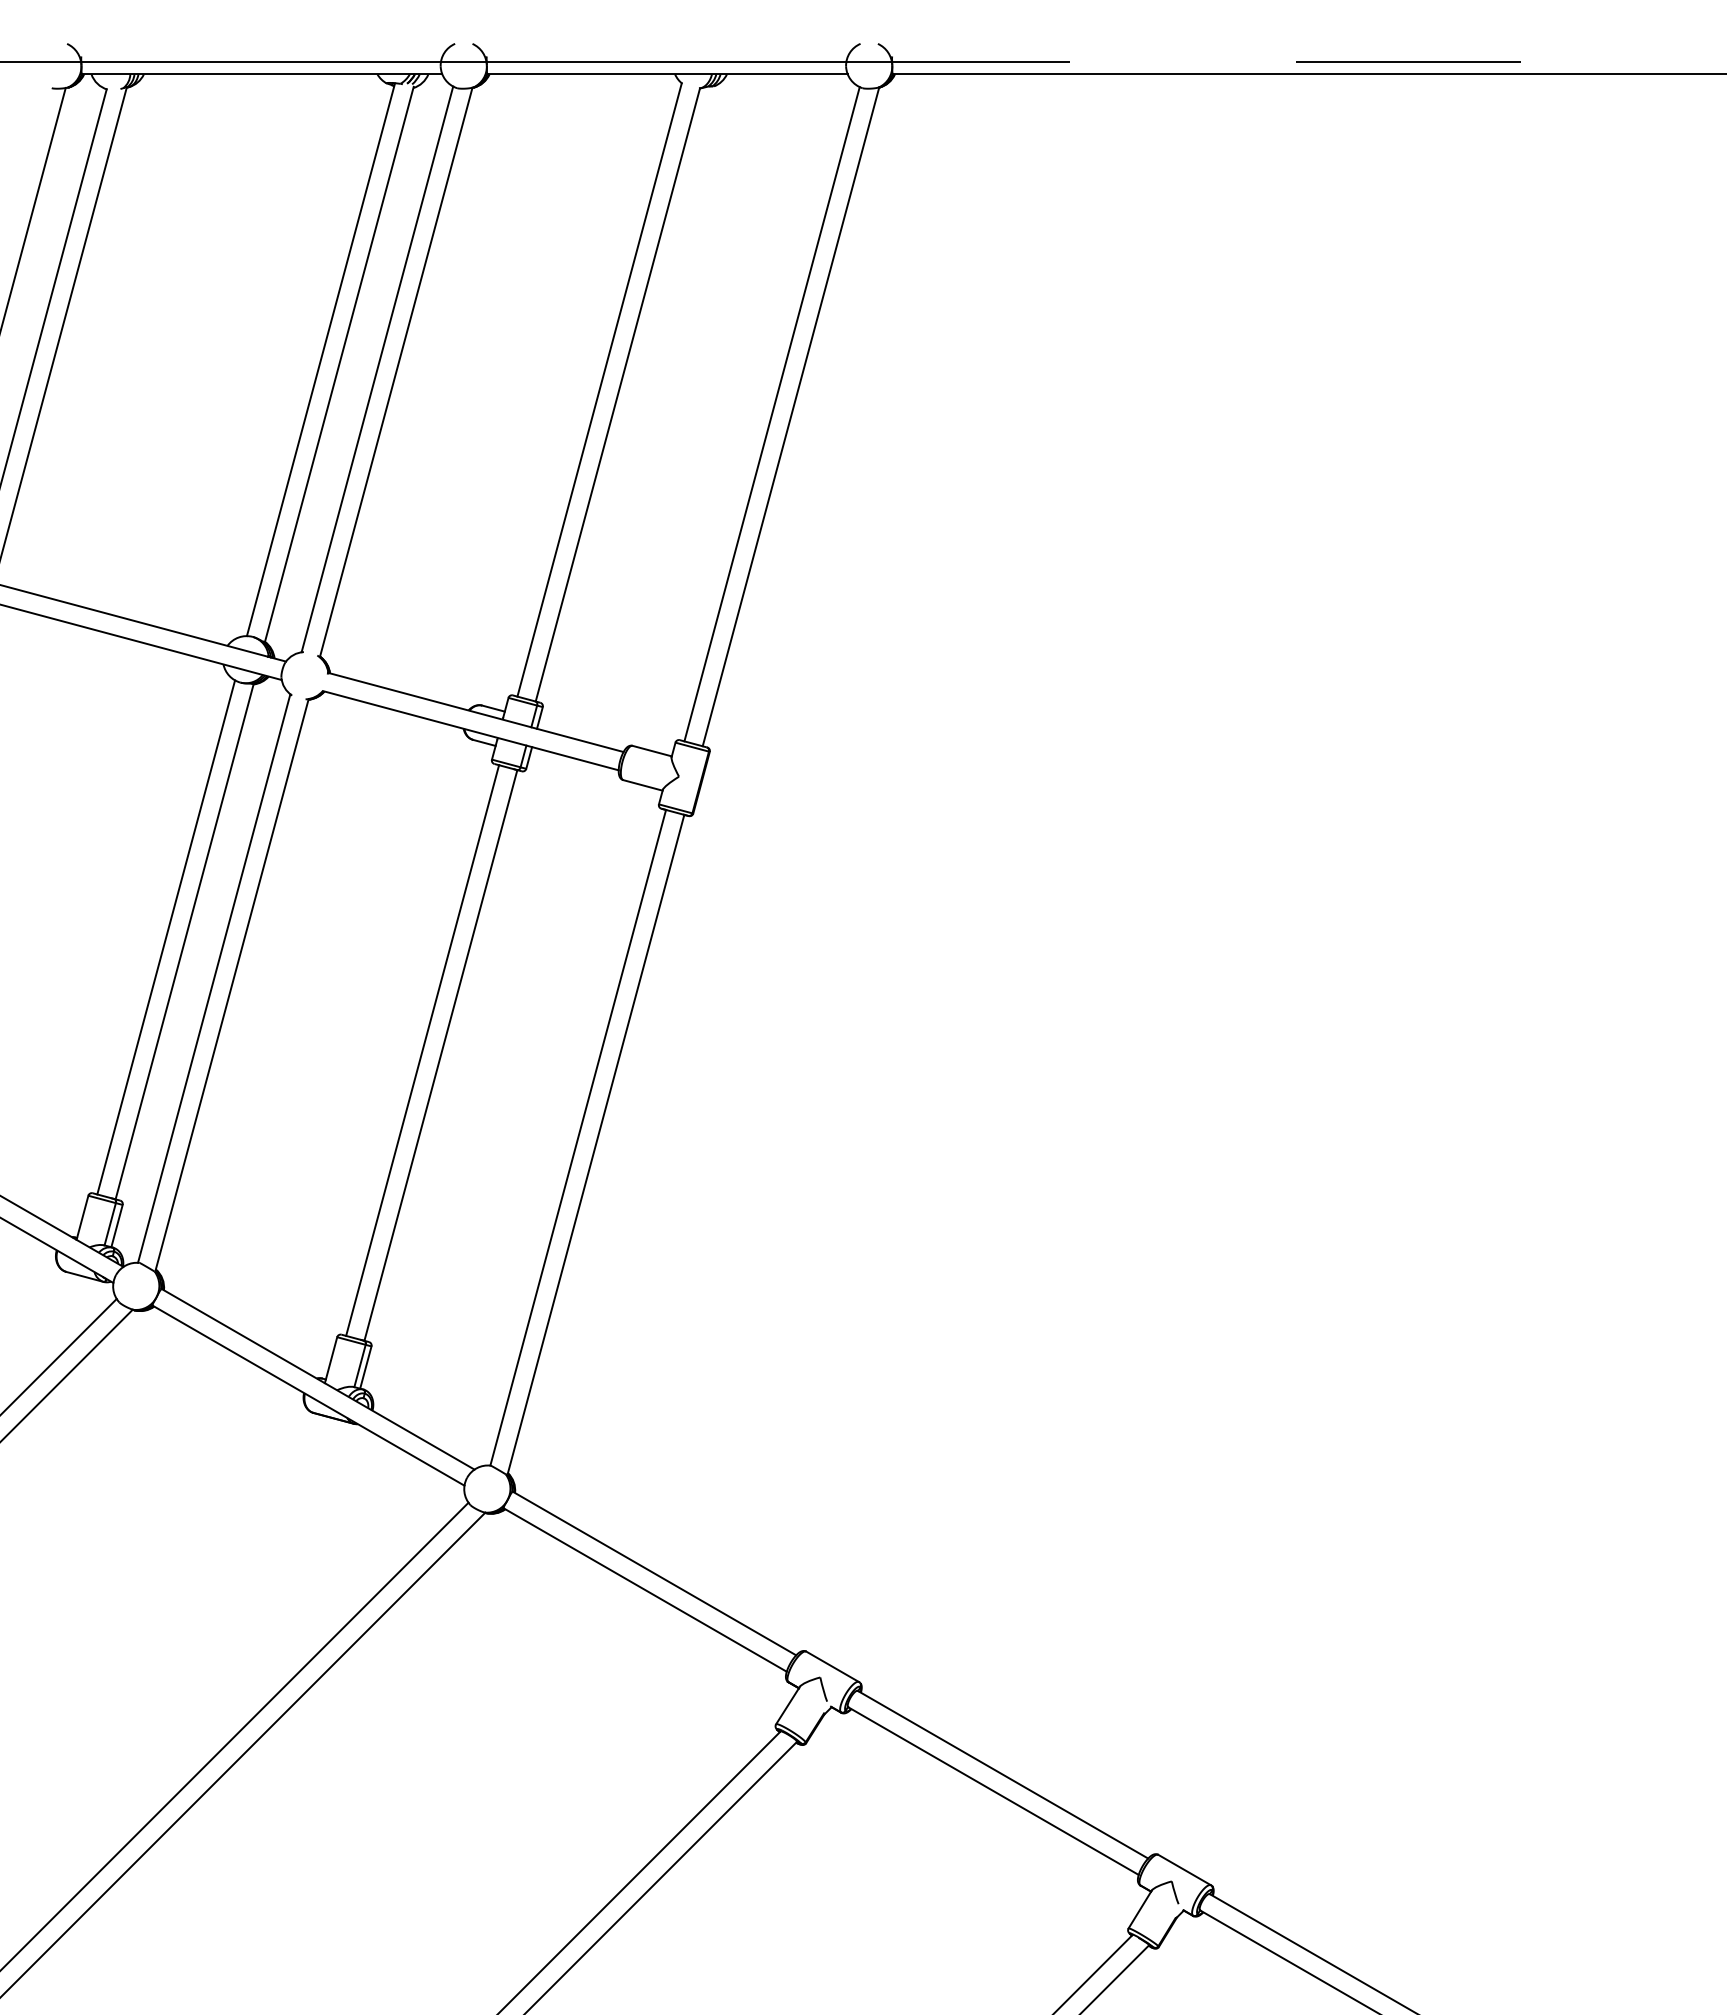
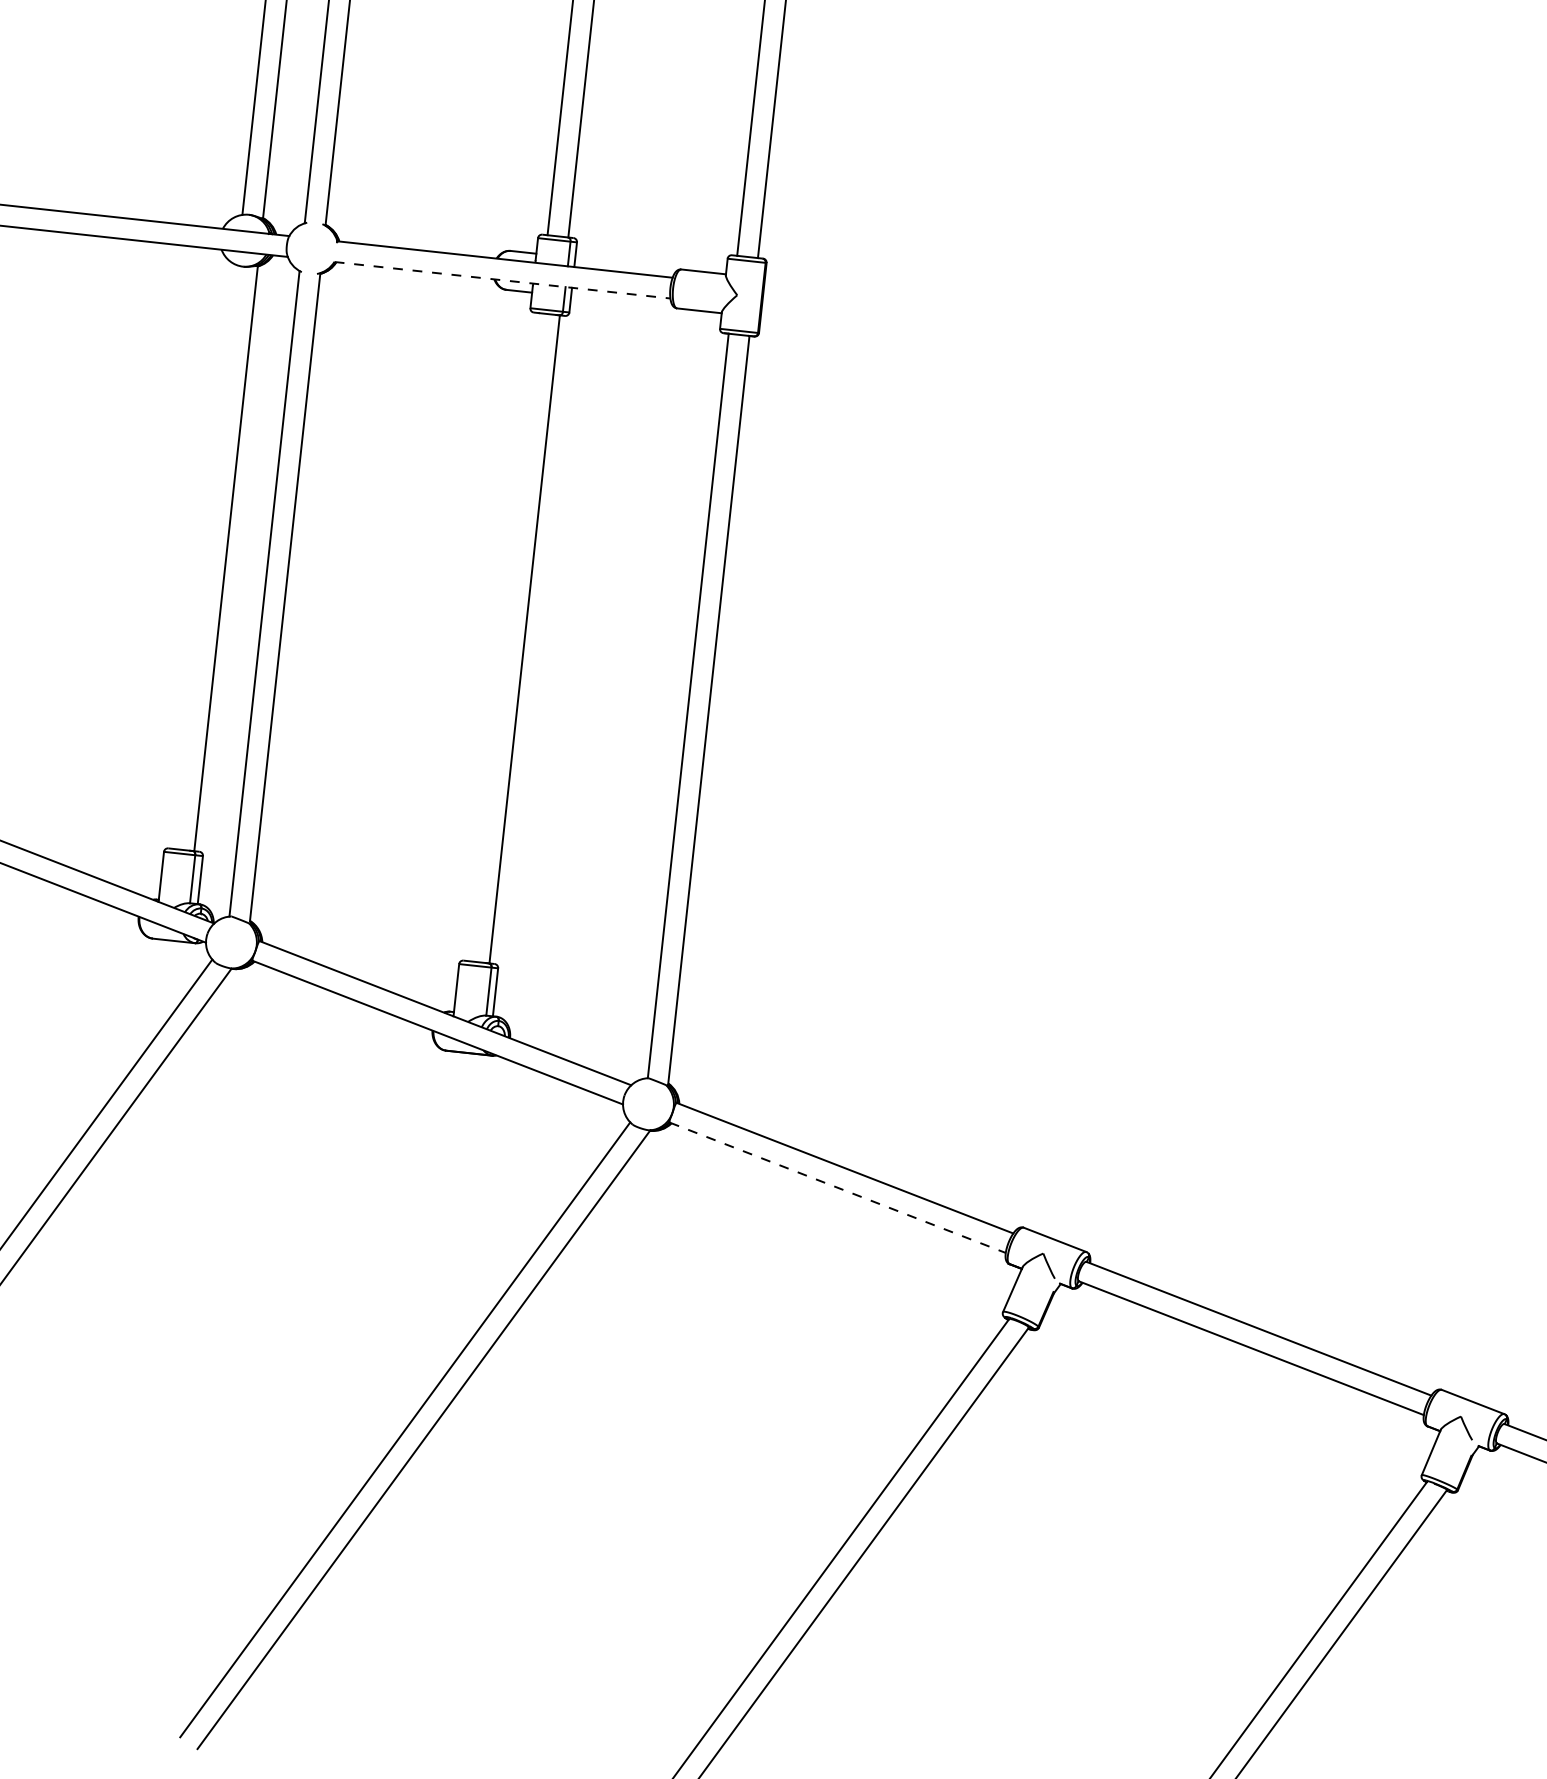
line: (471, 730) -> (503, 279), solid -> dashed
line: (166, 937) -> (205, 557), removed
line: (422, 1050) -> (503, 637), removed
line: (645, 1590) -> (838, 1188), solid -> dashed

